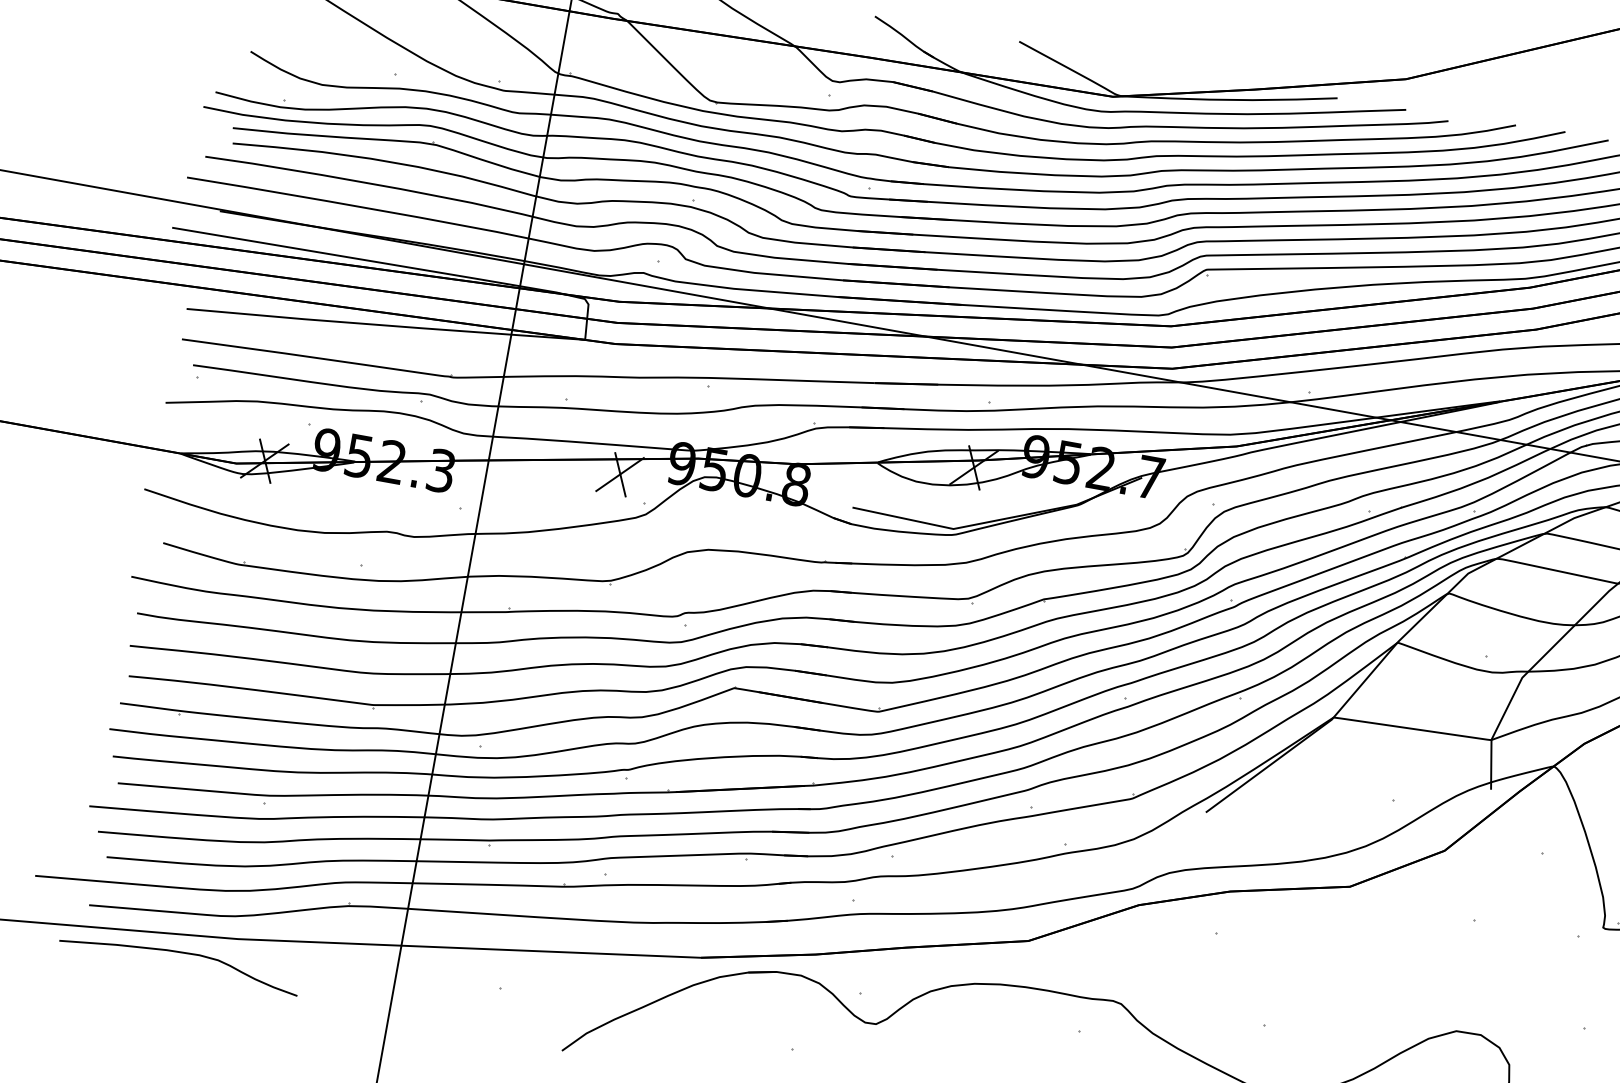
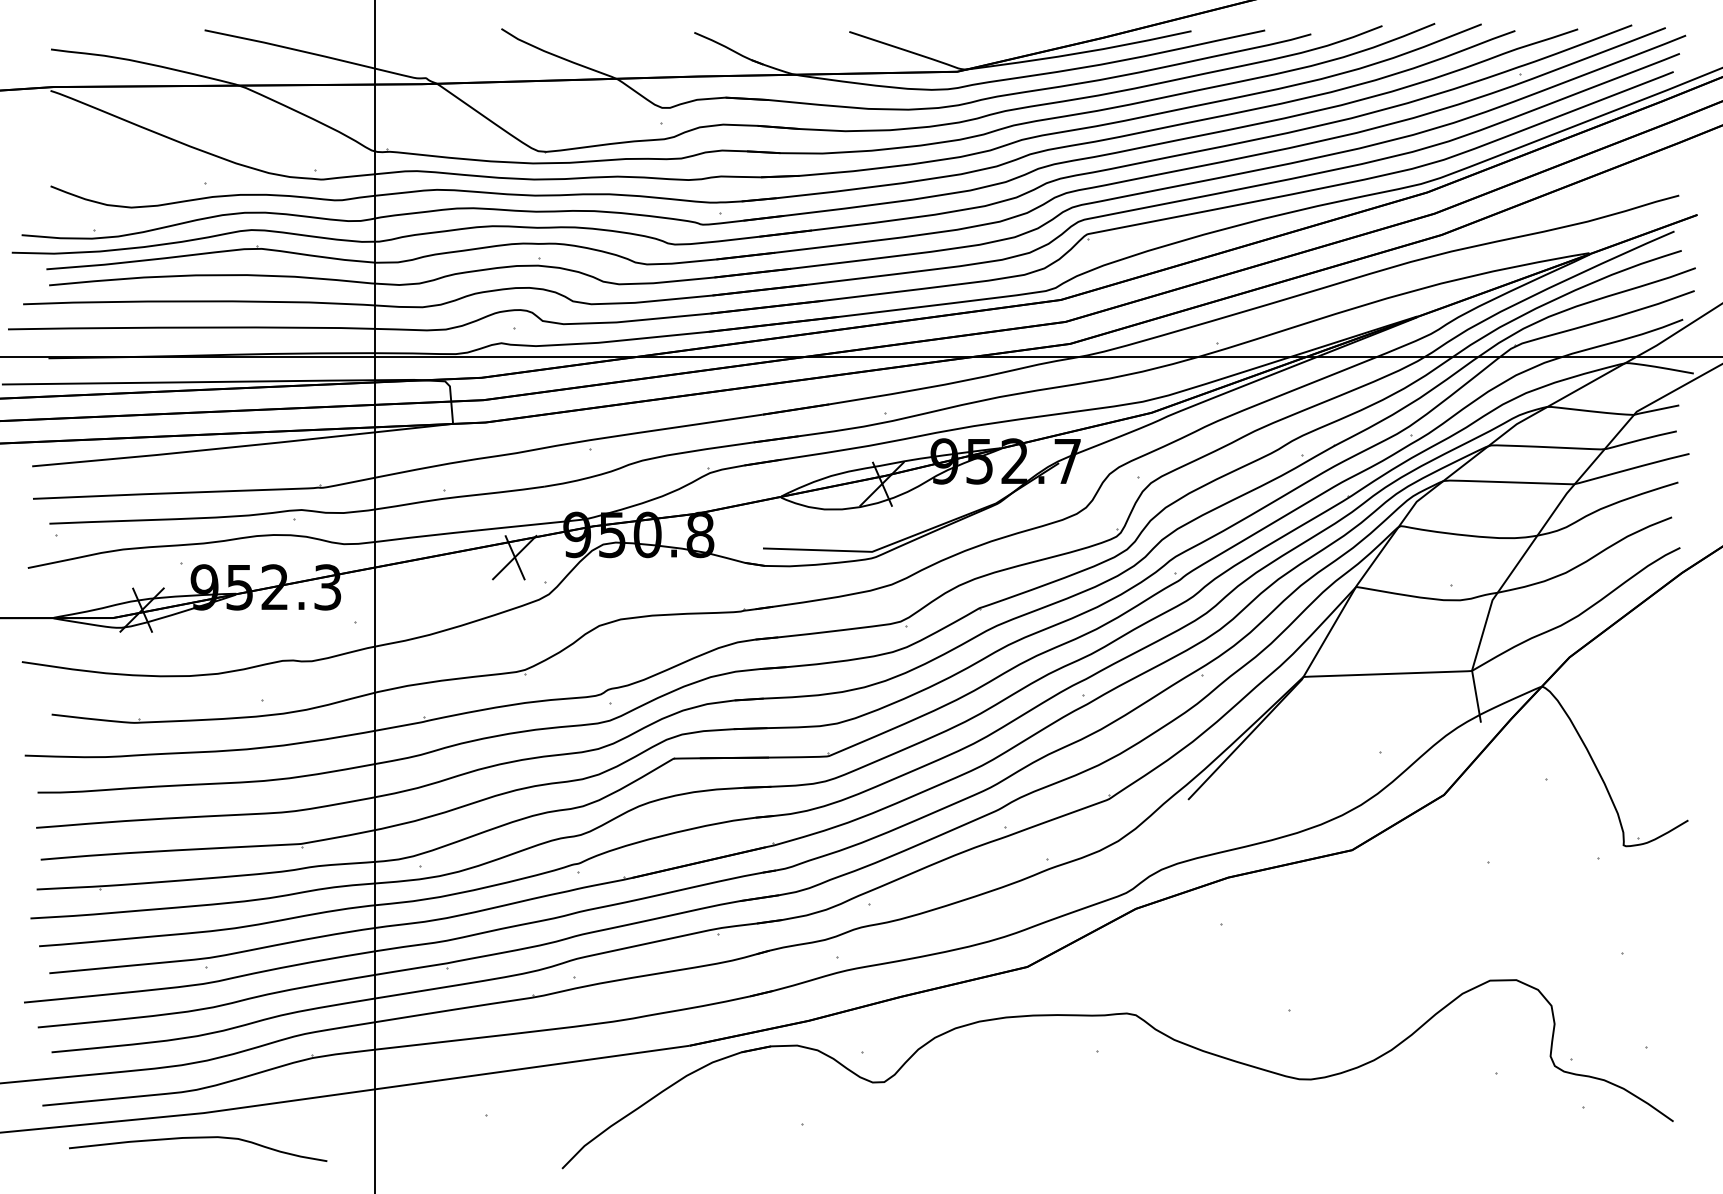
curve: (181, 953) -> (198, 1138), moved

